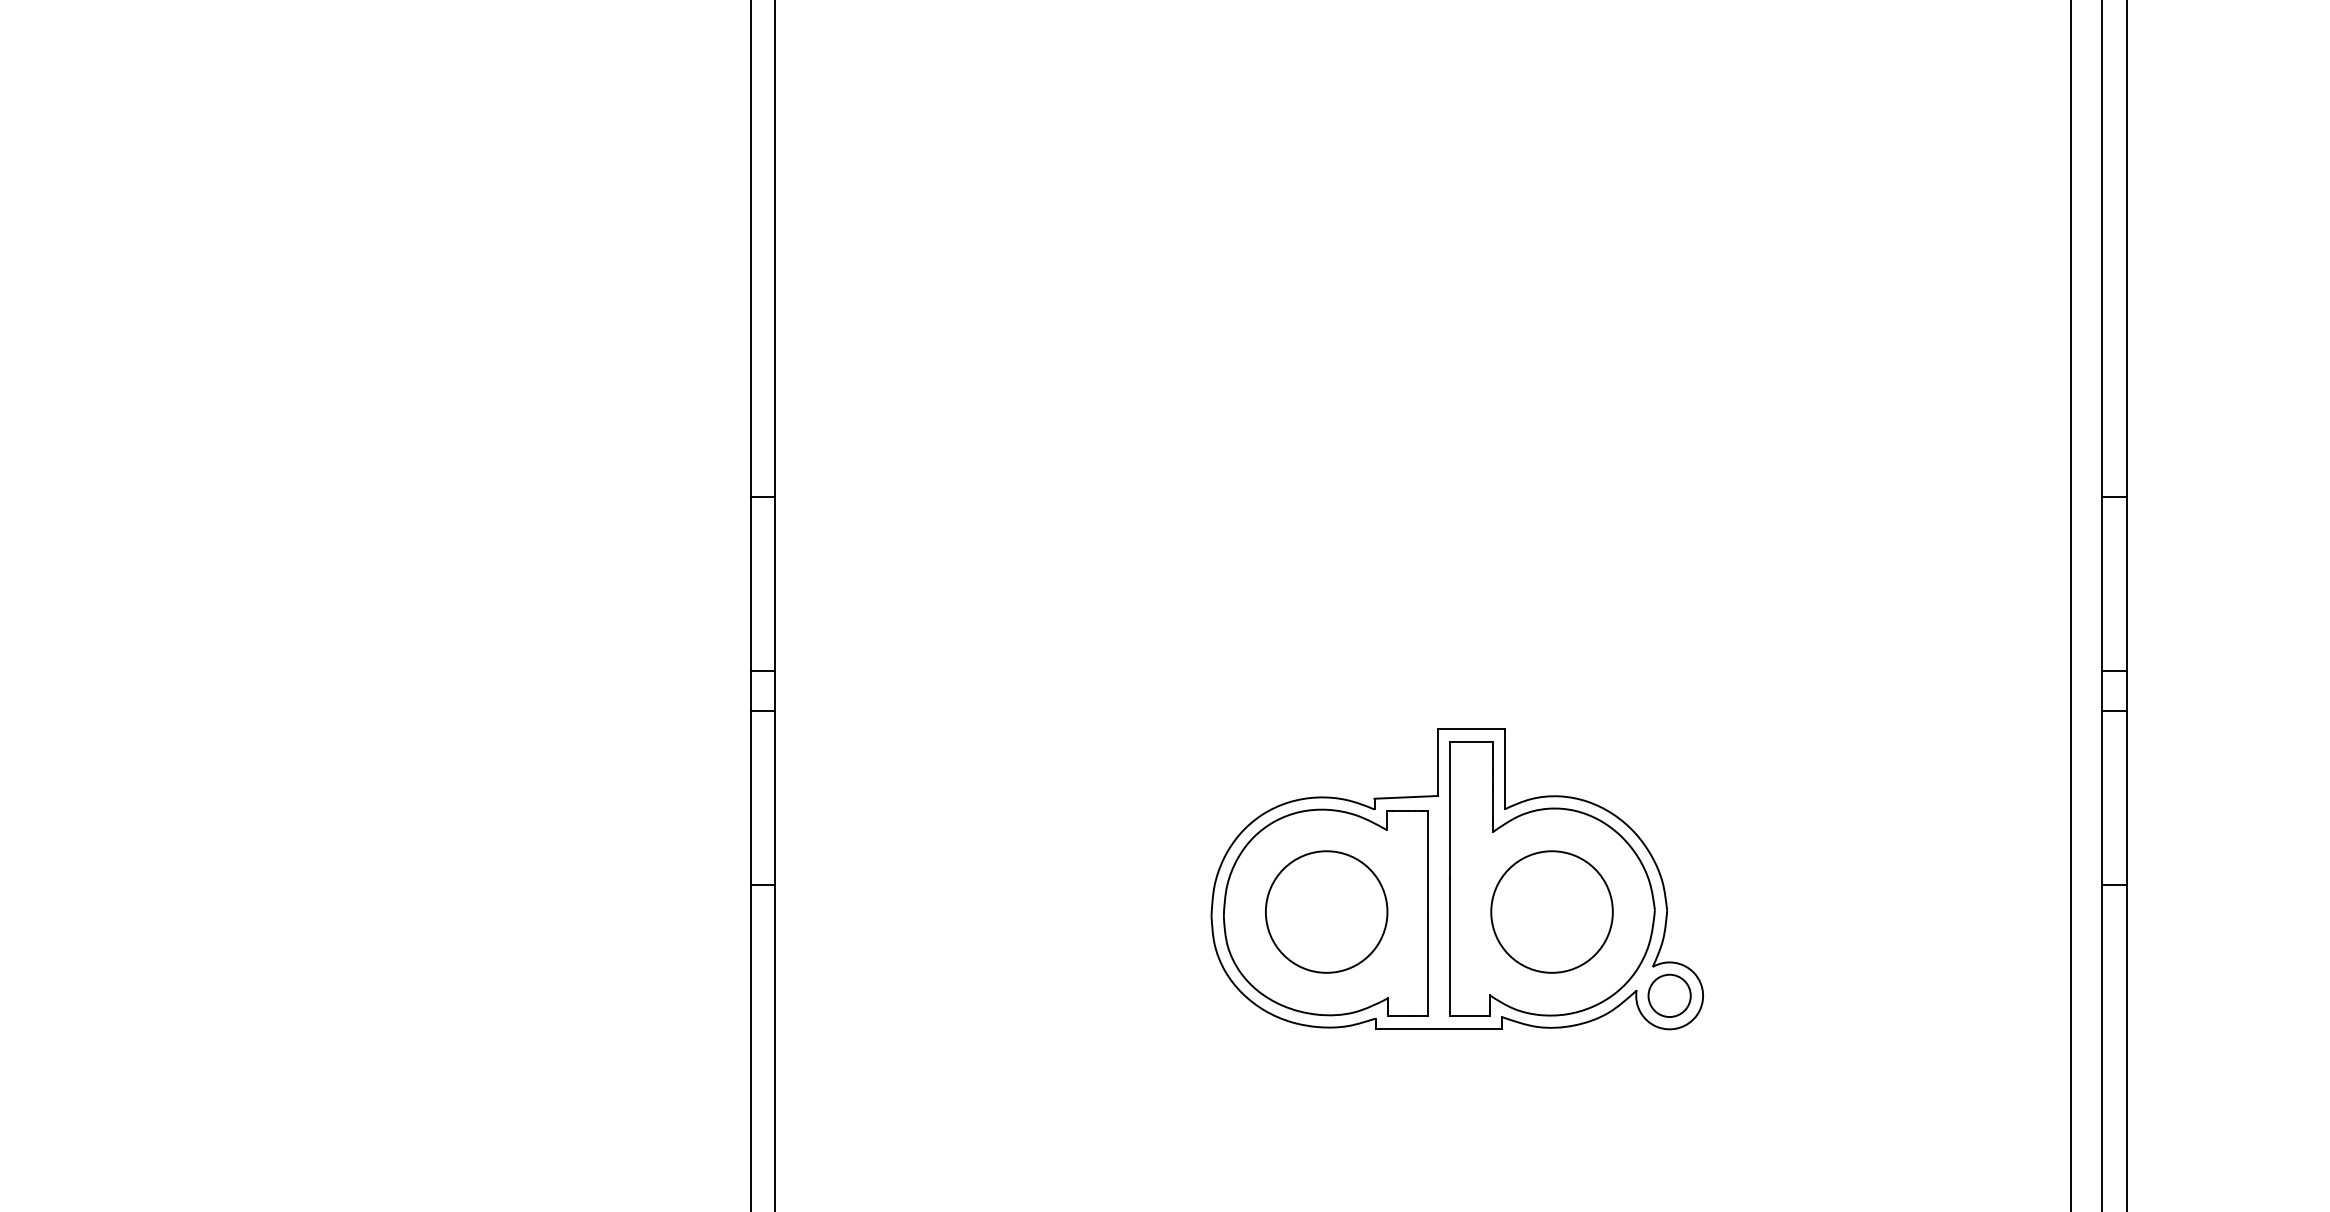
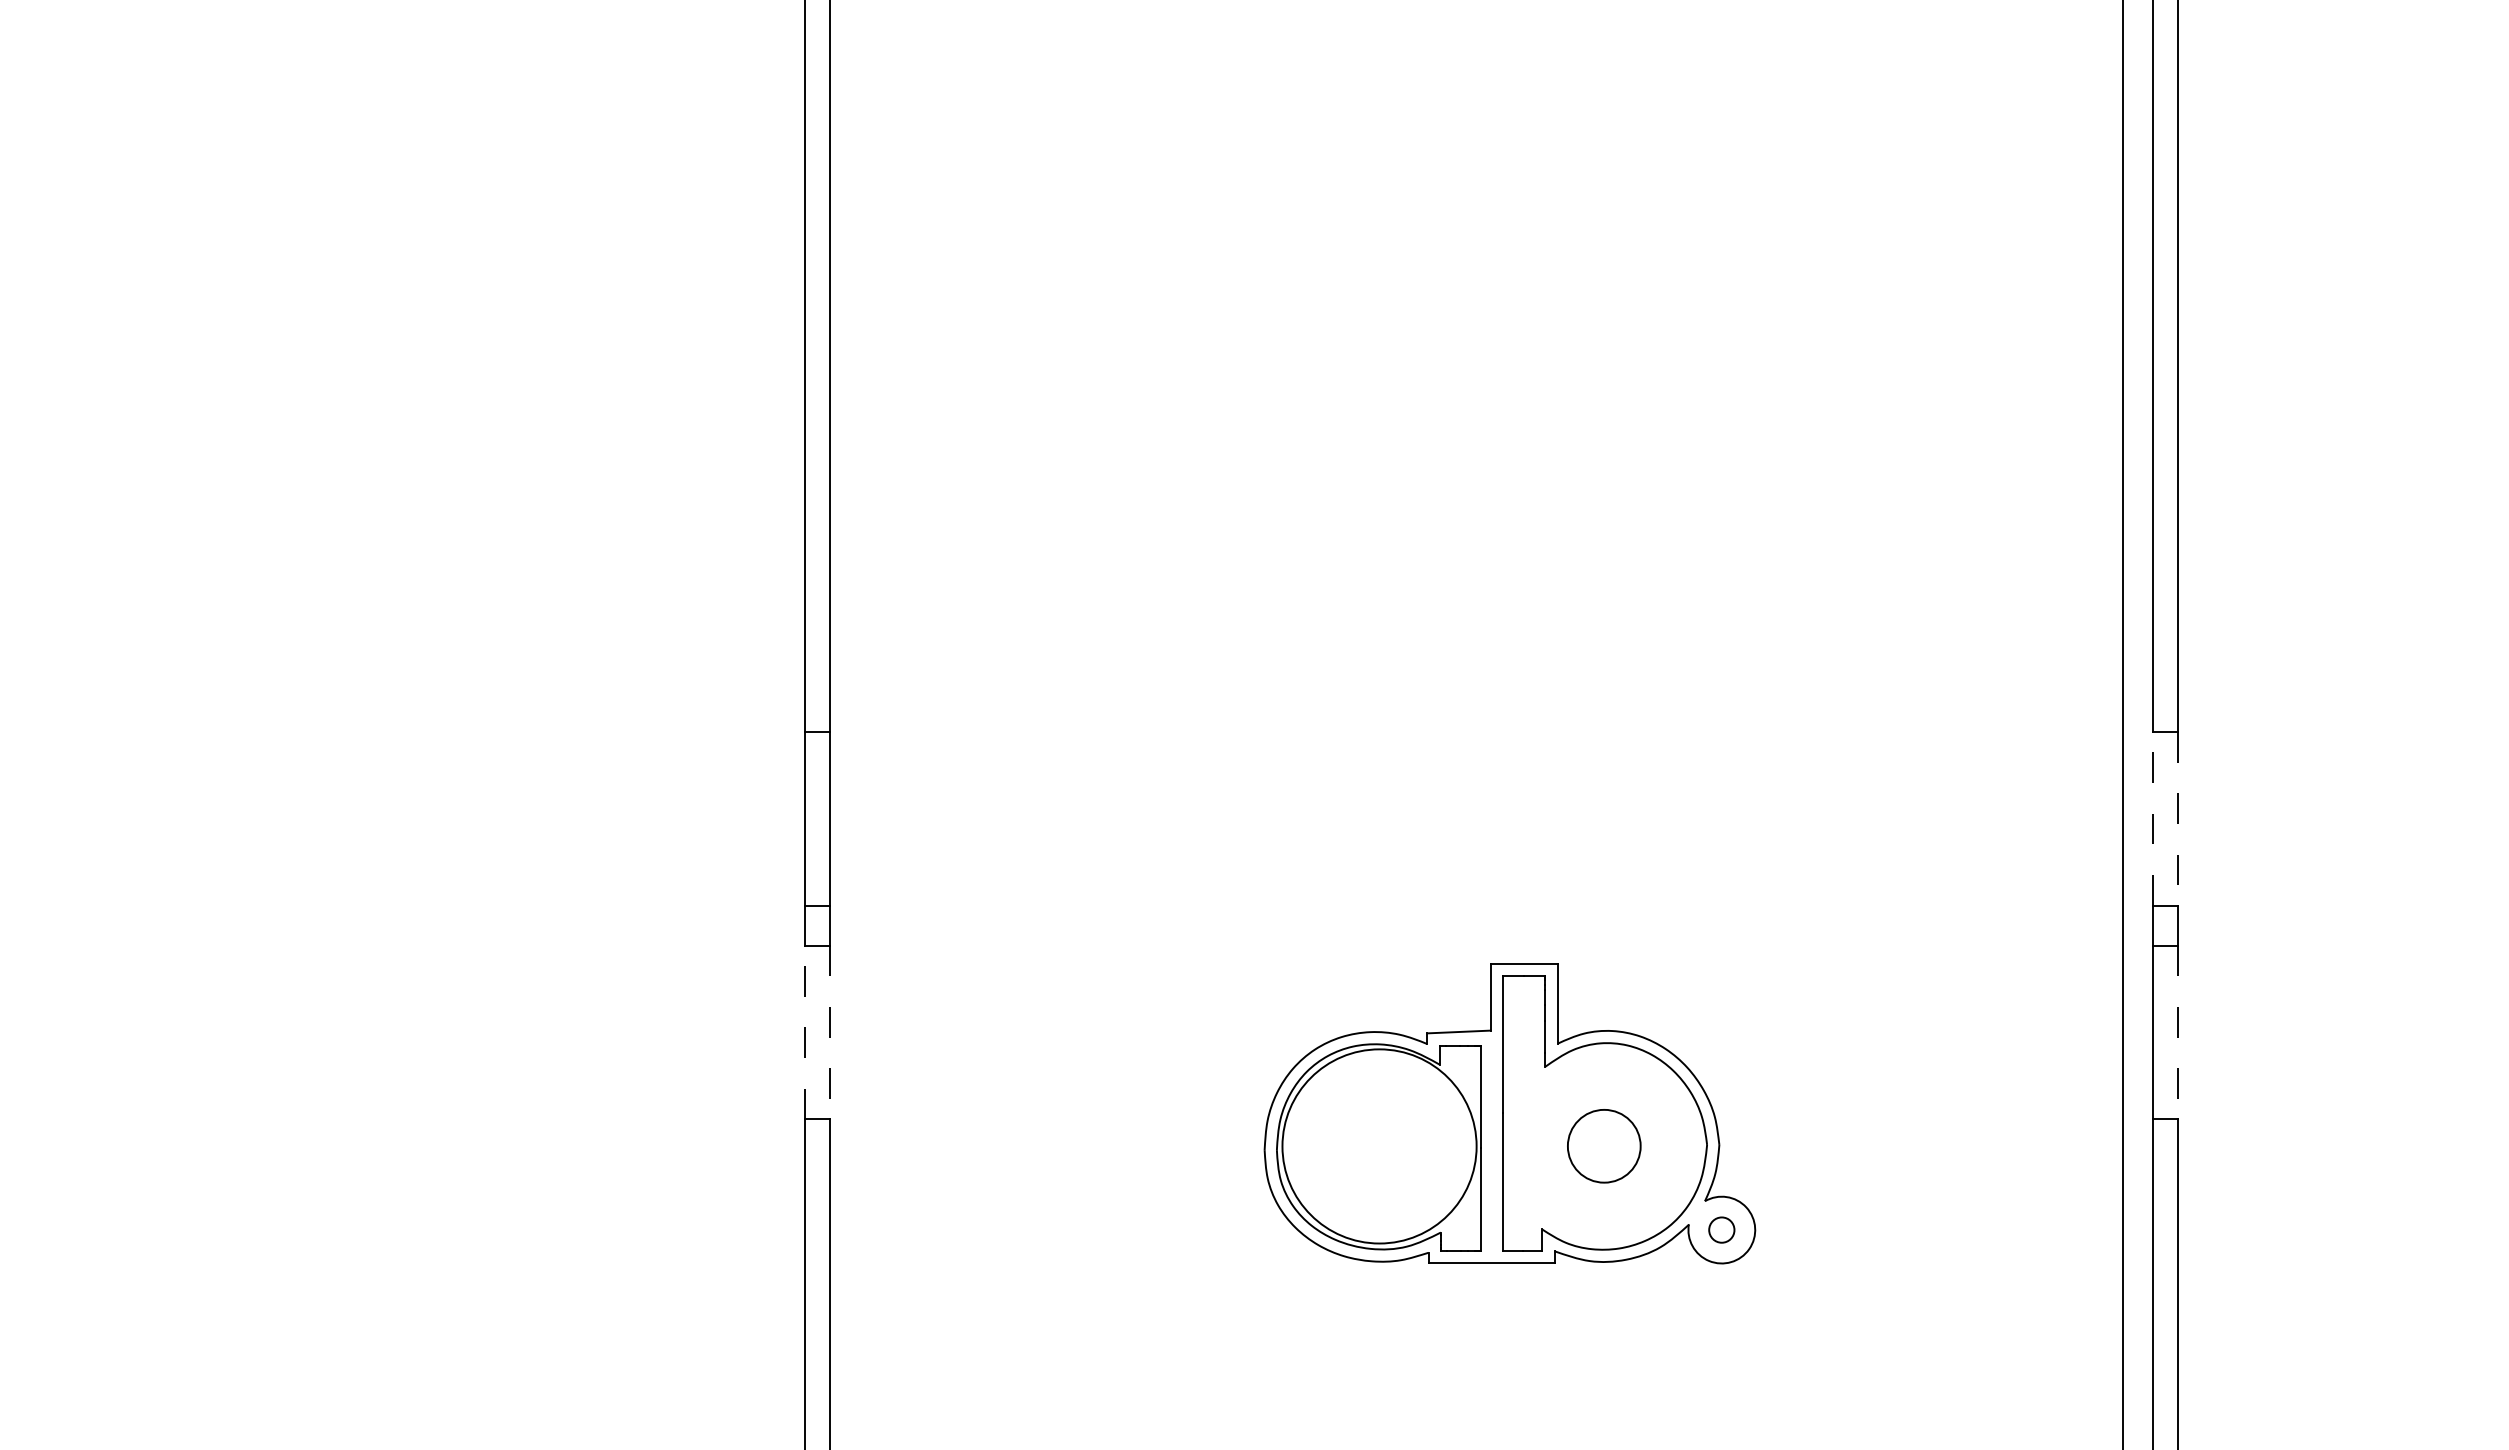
line: (2102, 583) -> (2153, 818), solid -> dashed
line: (2126, 583) -> (2177, 818), solid -> dashed
line: (750, 797) -> (804, 1032), solid -> dashed
line: (775, 797) -> (829, 1032), solid -> dashed
line: (2126, 797) -> (2177, 1032), solid -> dashed
circle: (1551, 911) -> (1603, 1145), size x0.6
circle: (1326, 912) -> (1379, 1146), size x1.6
circle: (1669, 996) -> (1721, 1230), size x0.6

